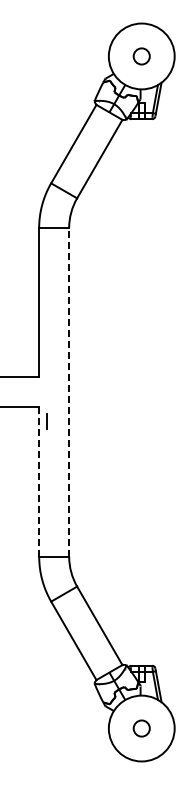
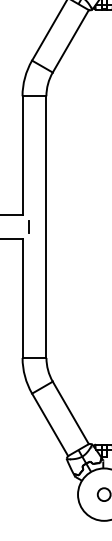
line: (69, 392) -> (46, 227), dashed -> solid
line: (46, 421) -> (28, 227), moved
line: (39, 482) -> (22, 298), dashed -> solid

